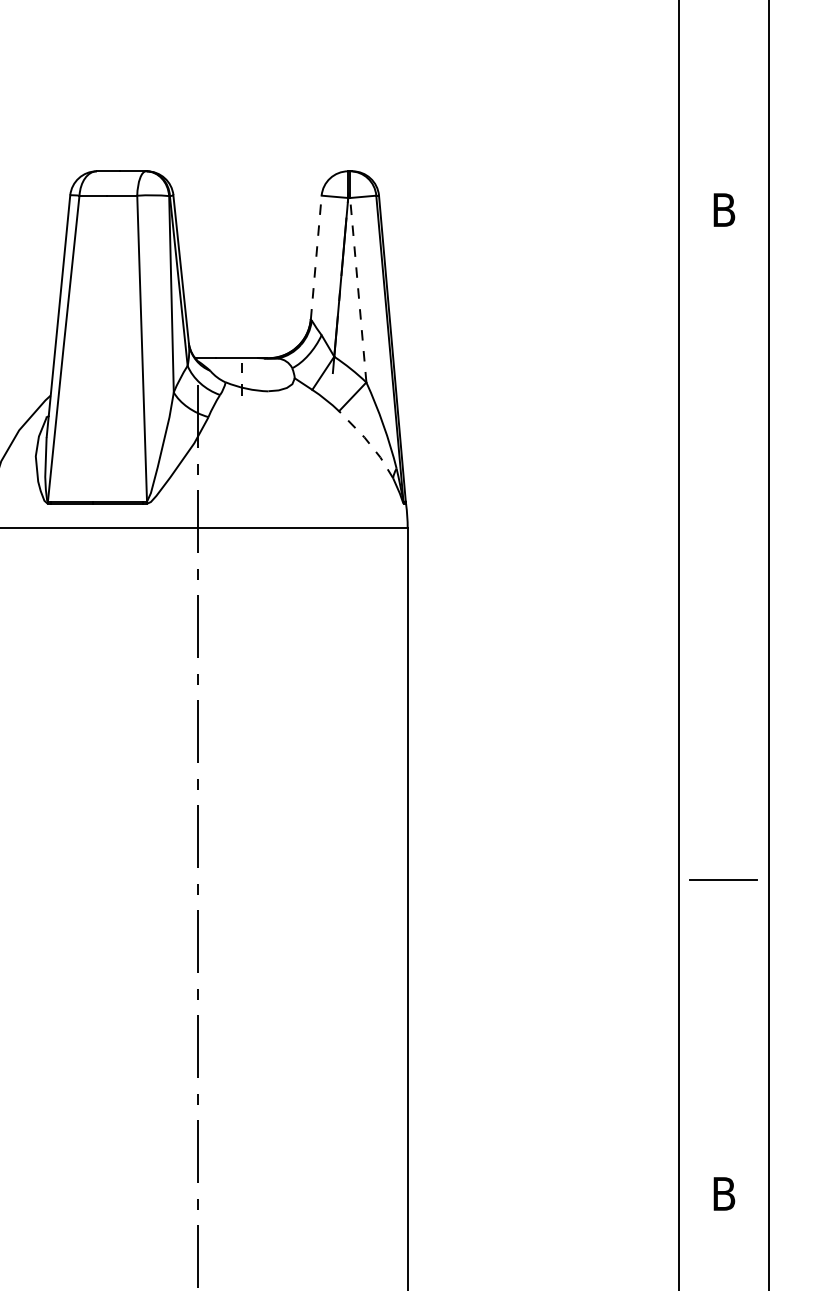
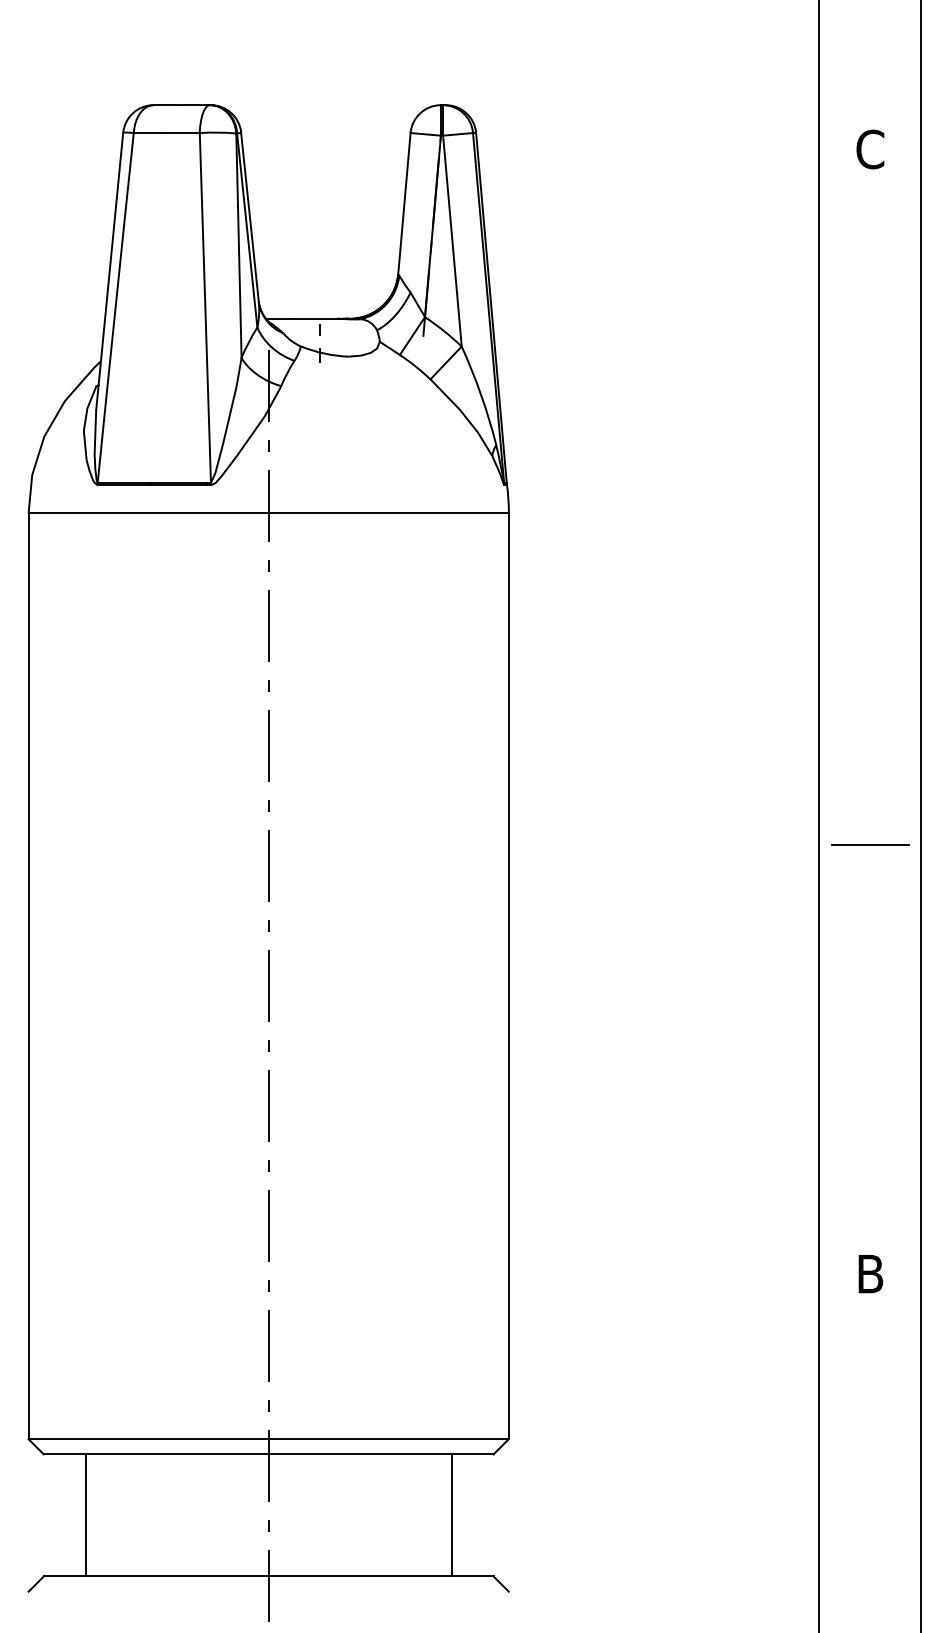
text: (724, 210) -> (870, 149), B -> C
line: (316, 257) -> (404, 203), dashed -> solid
line: (358, 290) -> (452, 241), dashed -> solid
line: (368, 442) -> (464, 415), dashed -> solid
line: (724, 880) -> (870, 844), moved

